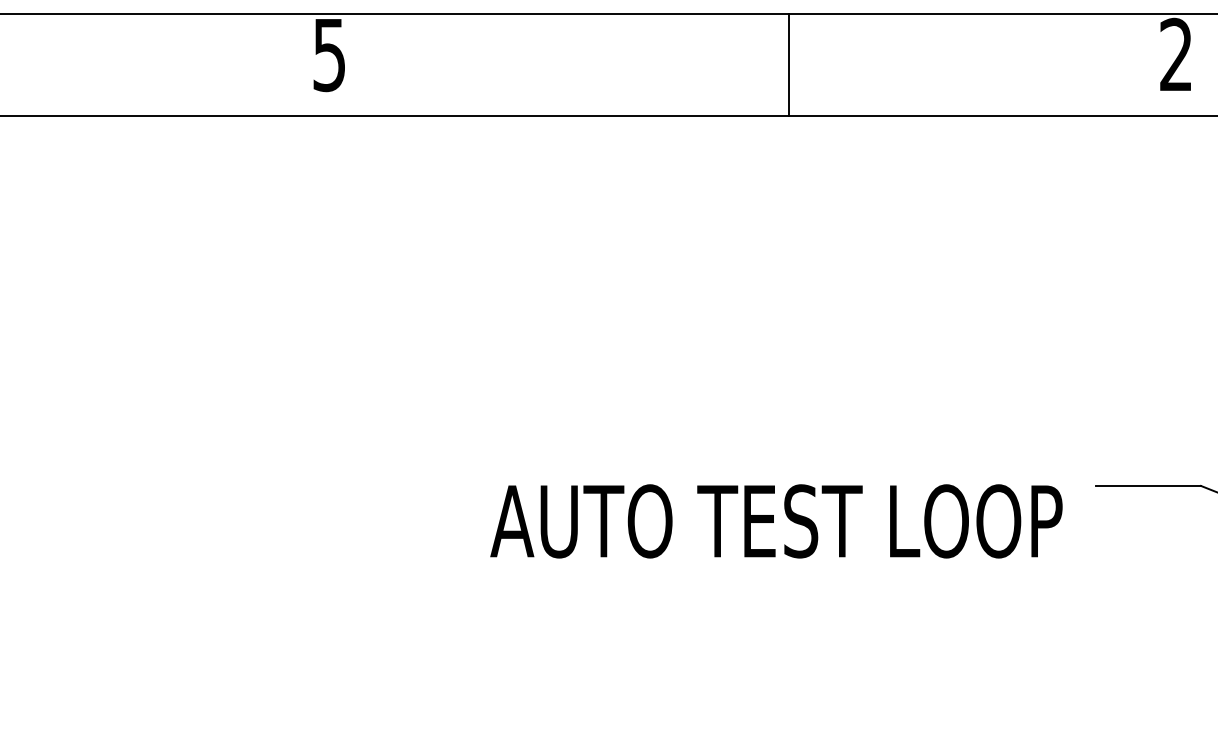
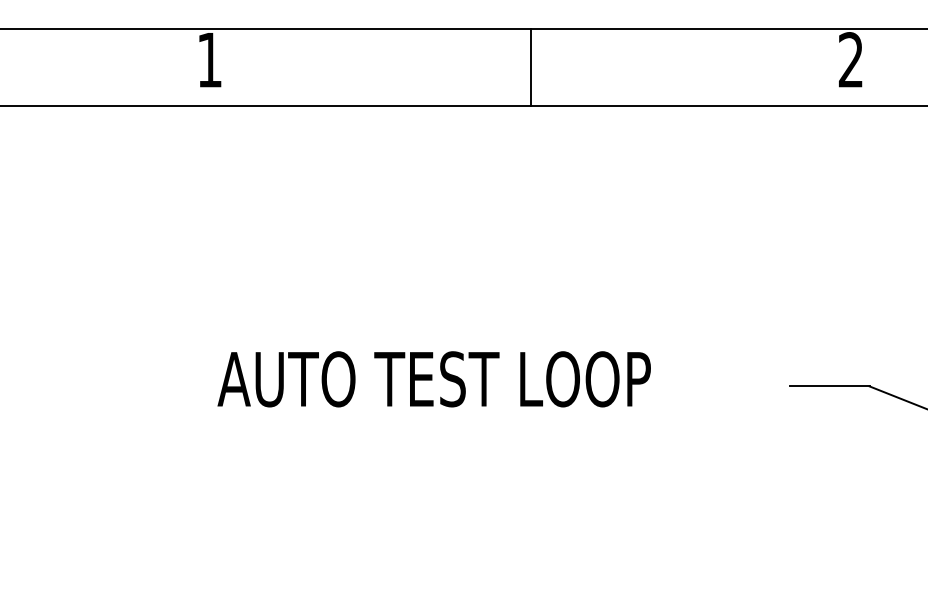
text: (329, 55) -> (209, 60), 5 -> 1
line: (790, 64) -> (531, 67), moved
text: (775, 521) -> (433, 379), moved

